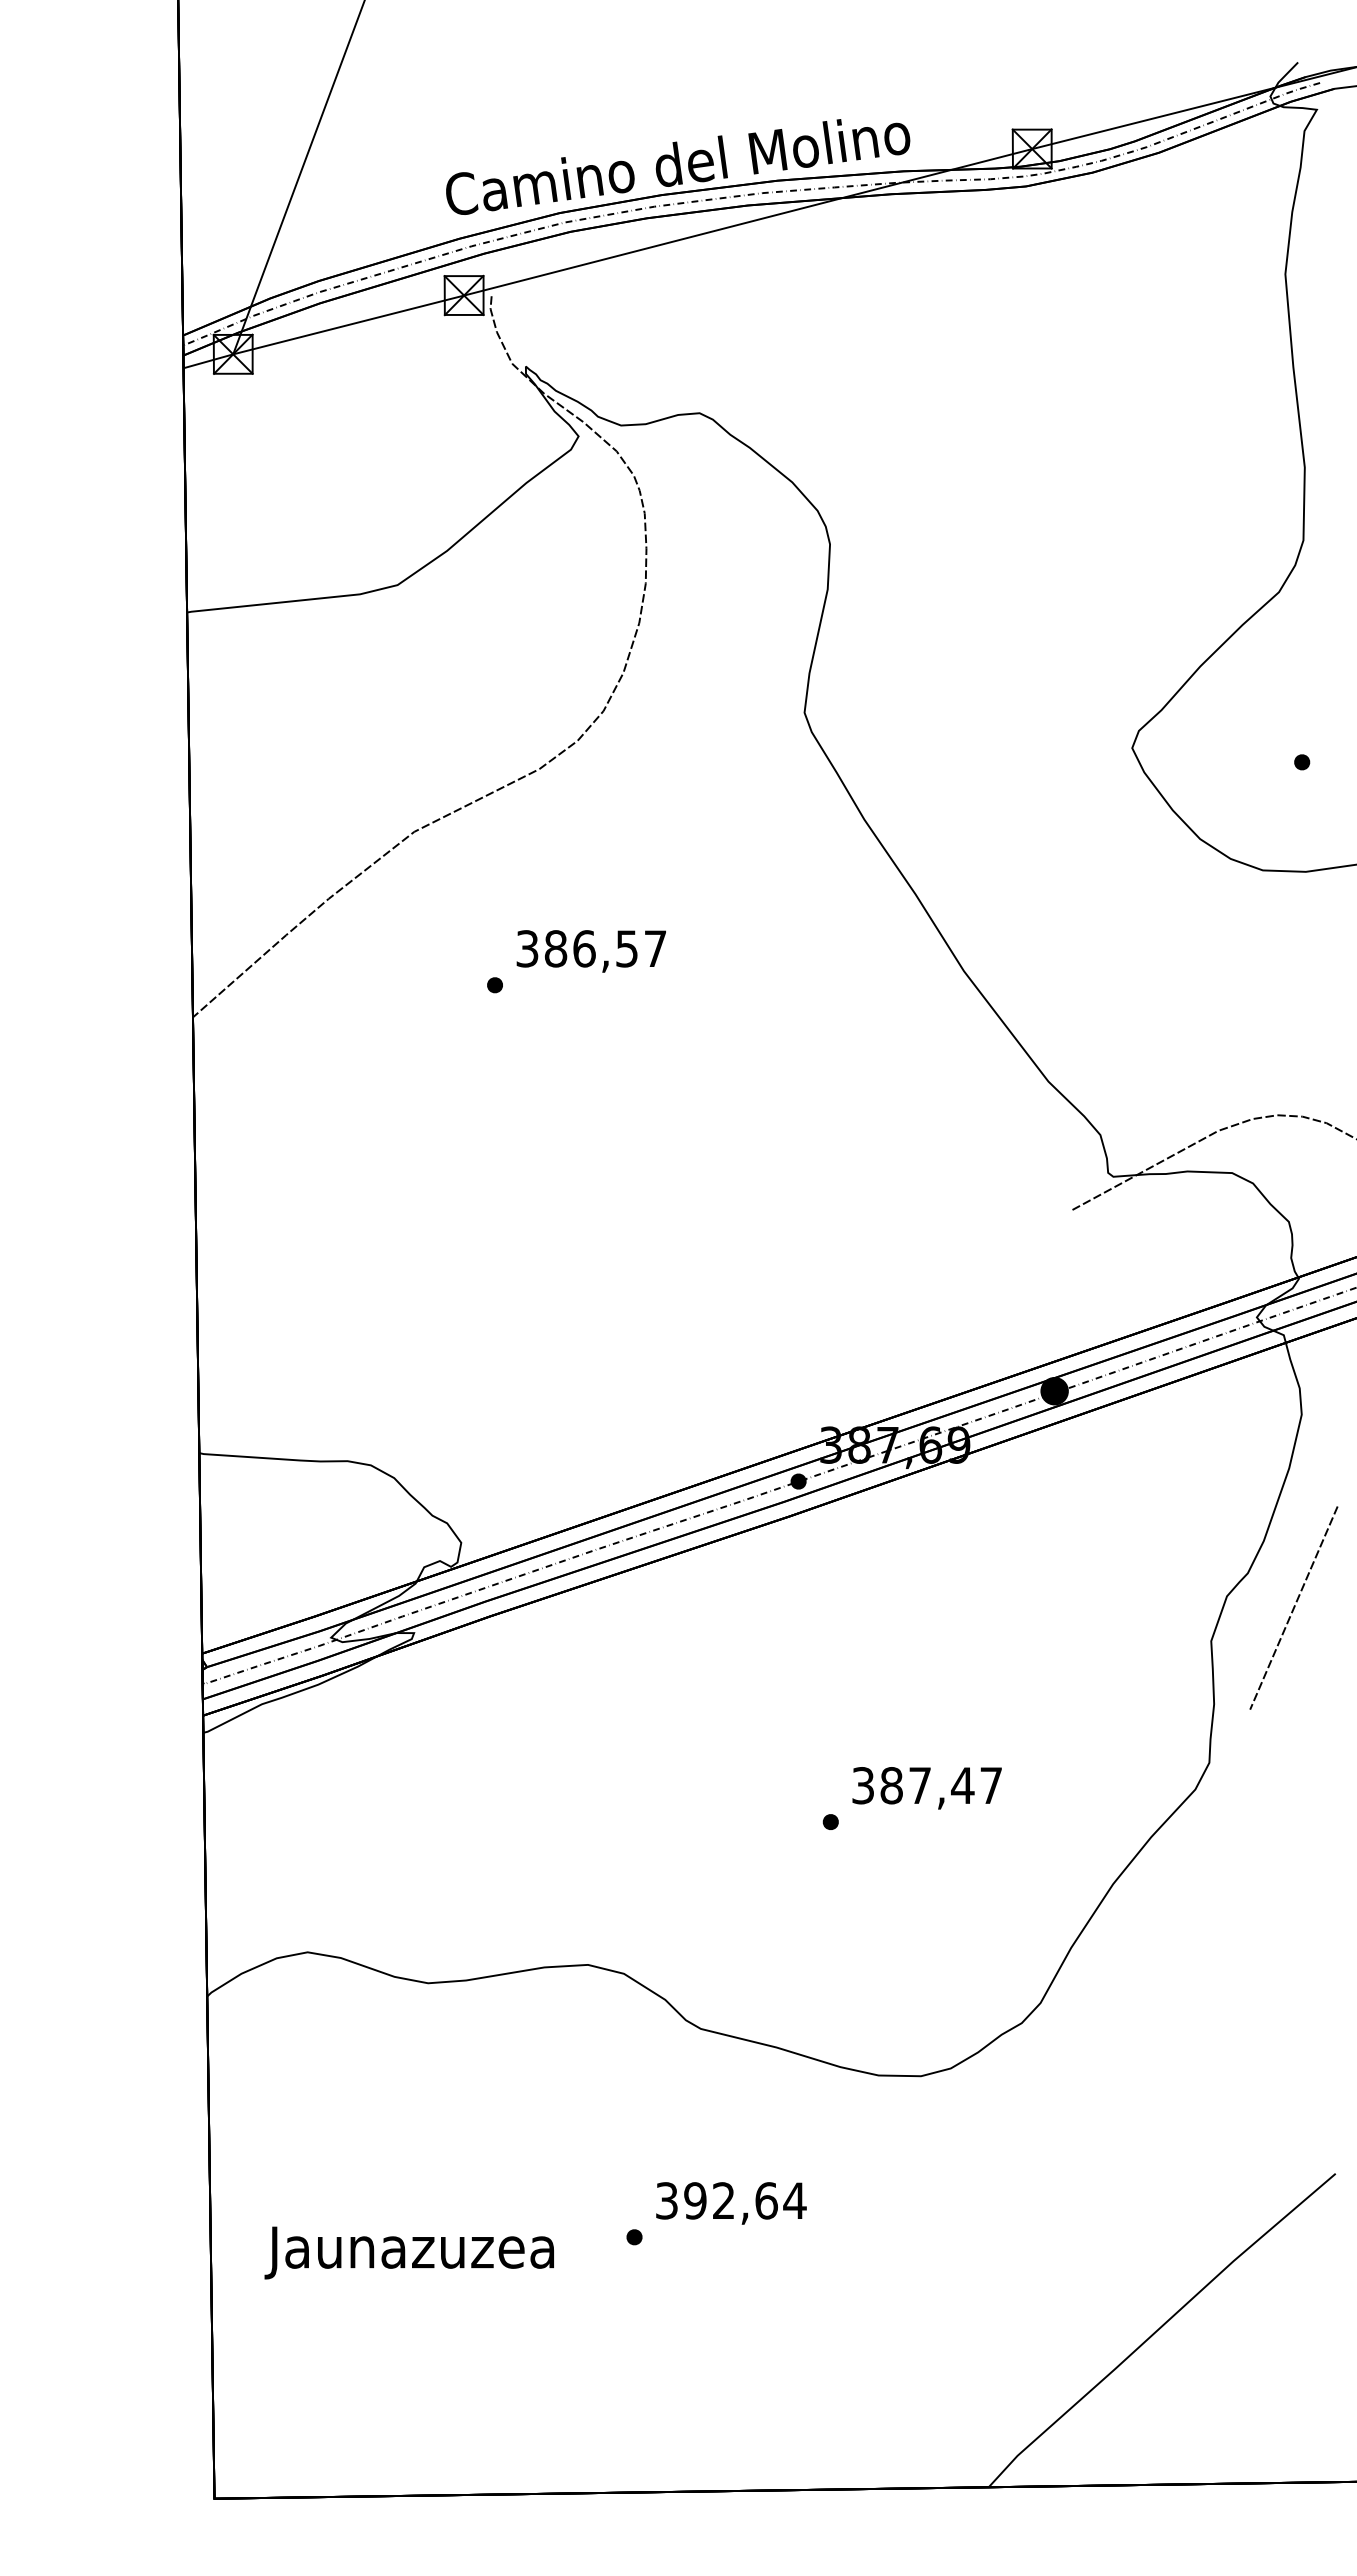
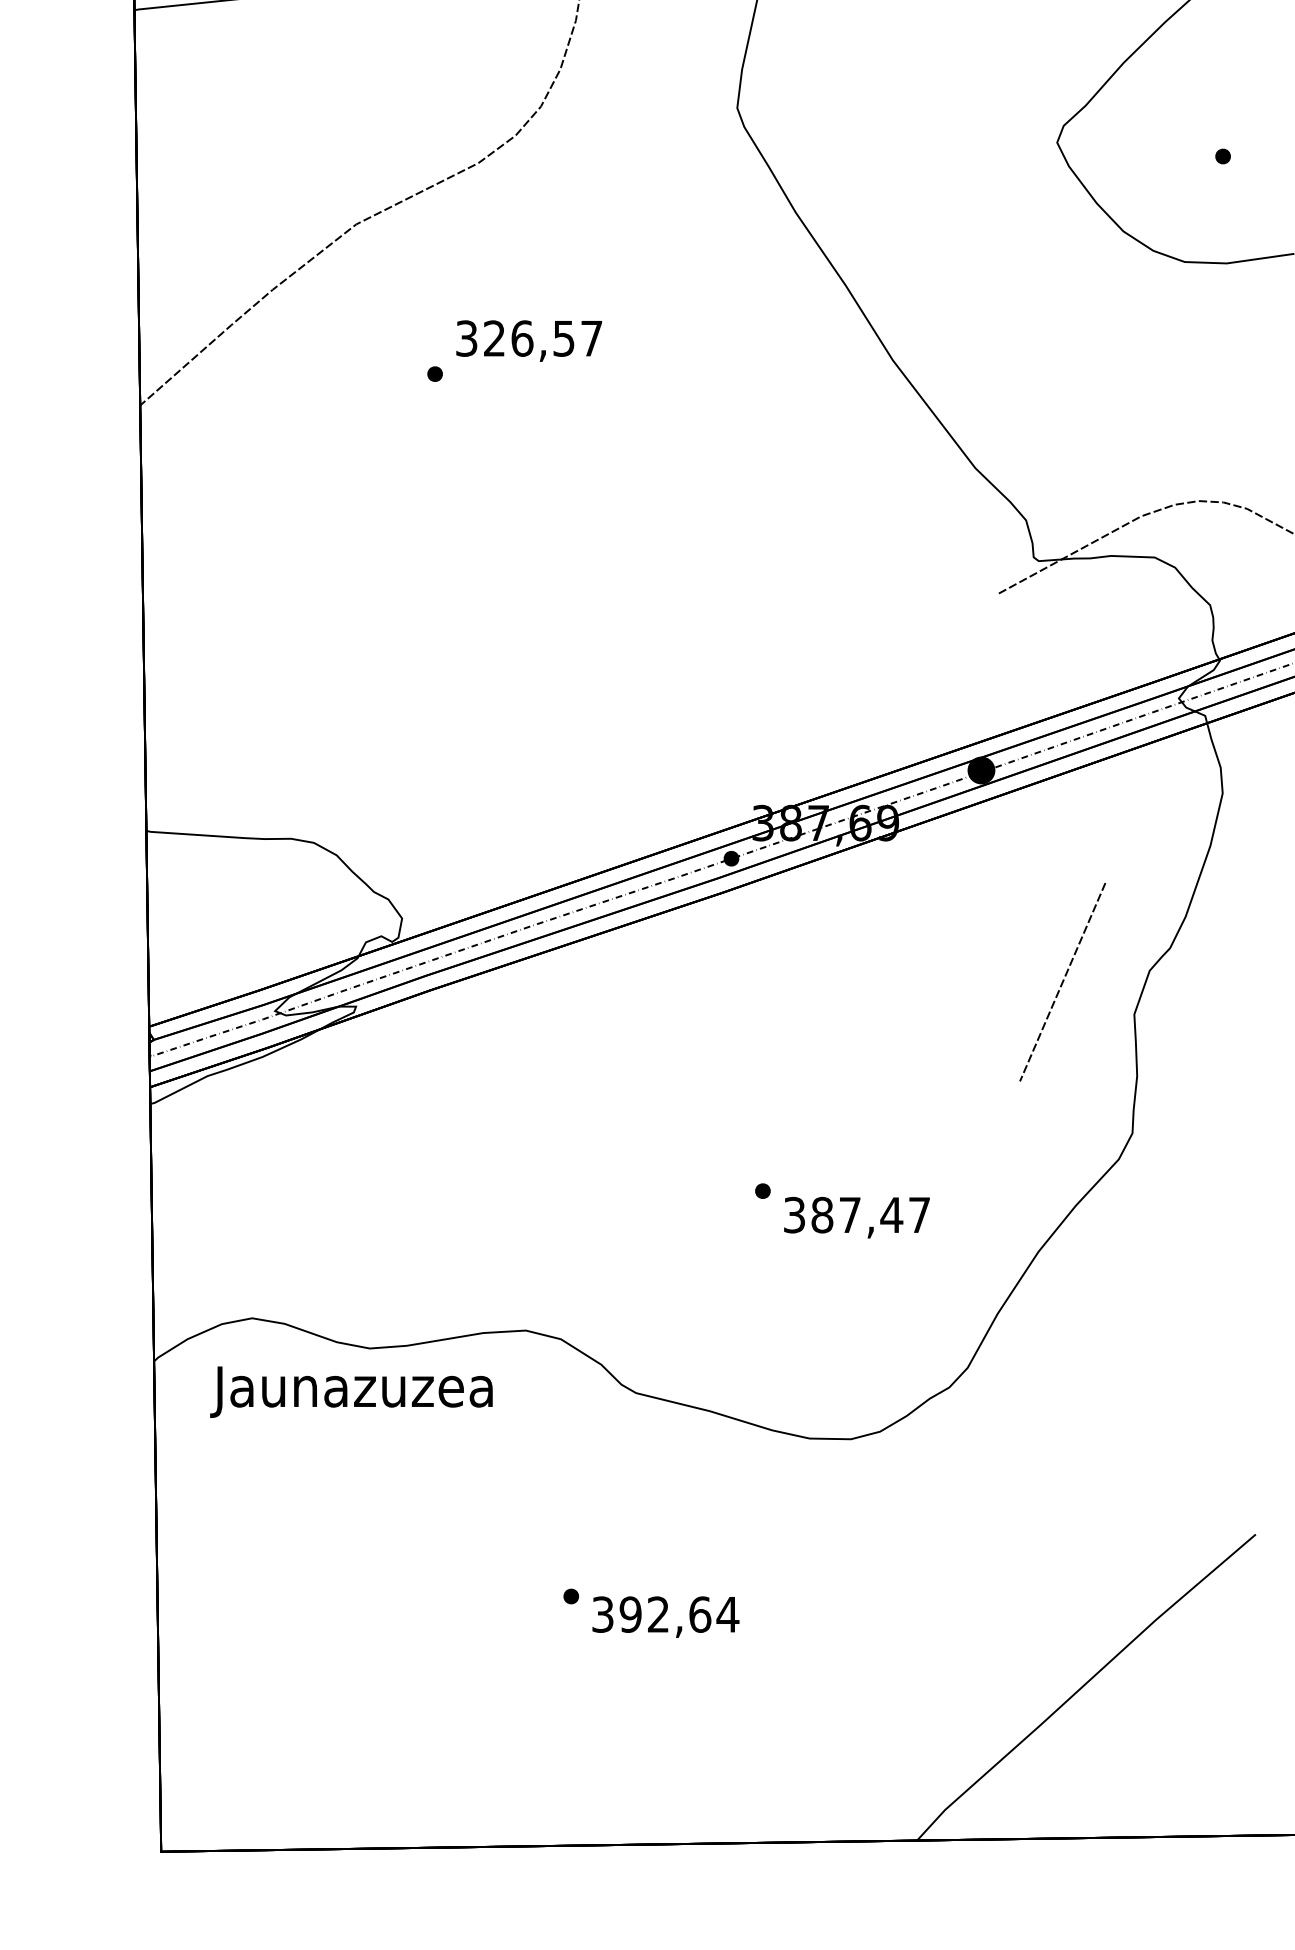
text: (555, 948) -> (494, 338), 386,57 -> 326,57
line: (1293, 1607) -> (1062, 981), moved
text: (926, 1788) -> (856, 1217), moved
text: (731, 2203) -> (665, 1617), moved
text: (408, 2252) -> (350, 1391), moved

